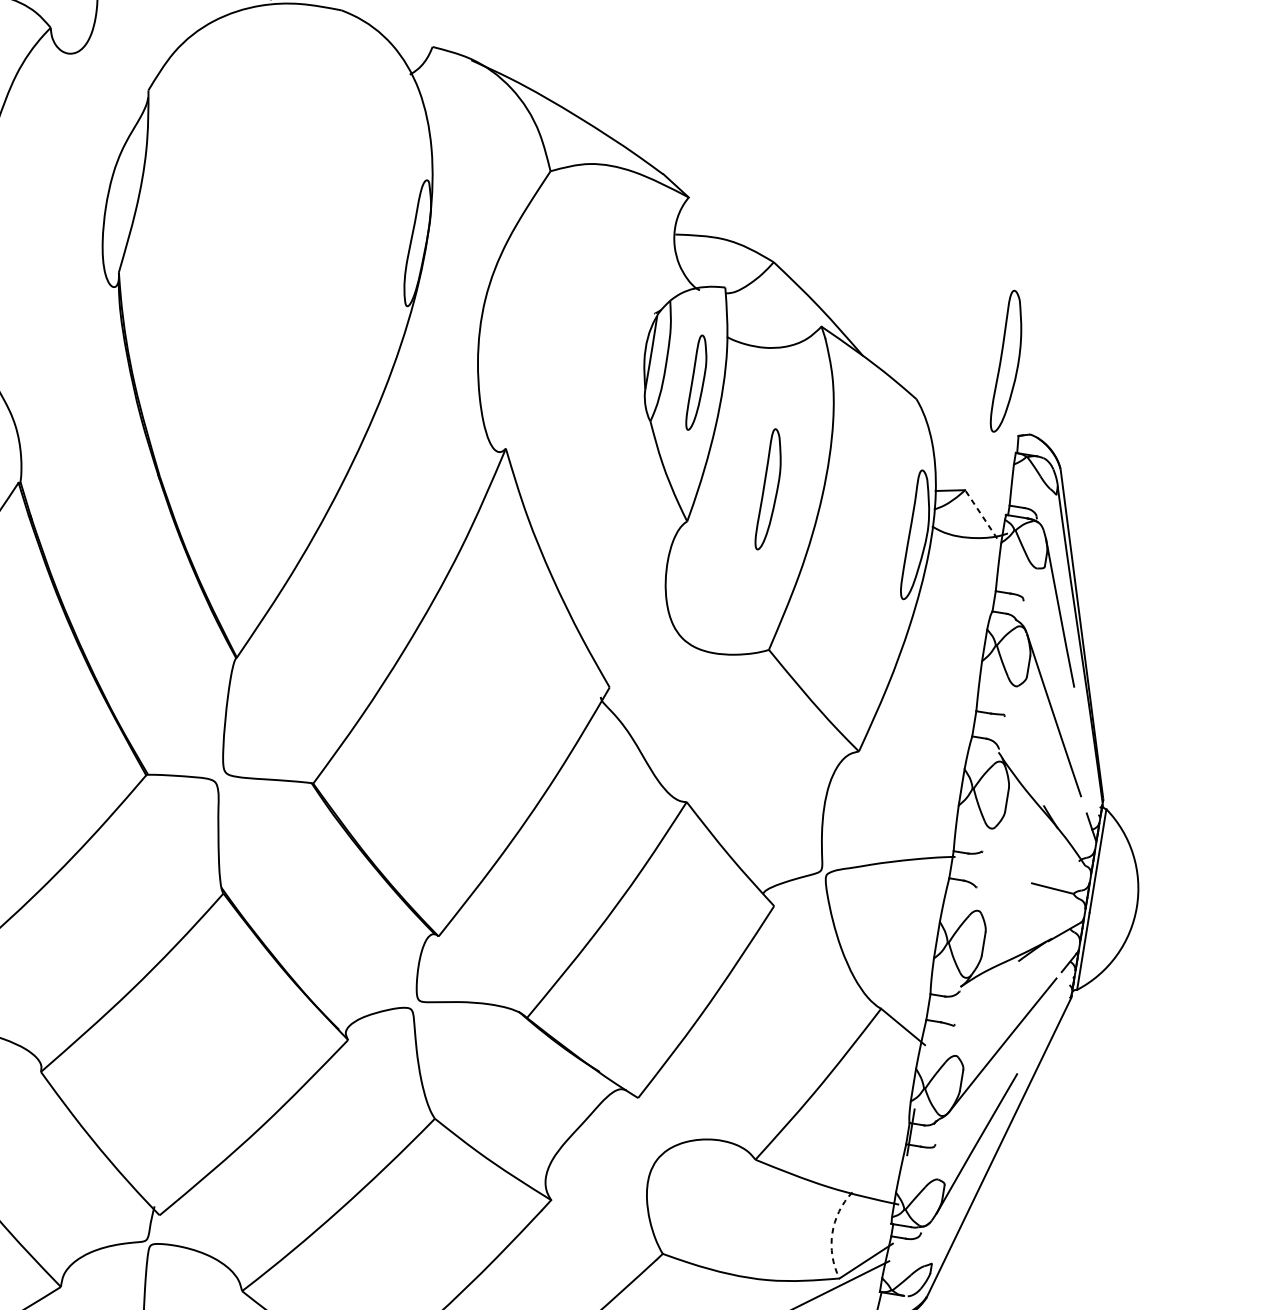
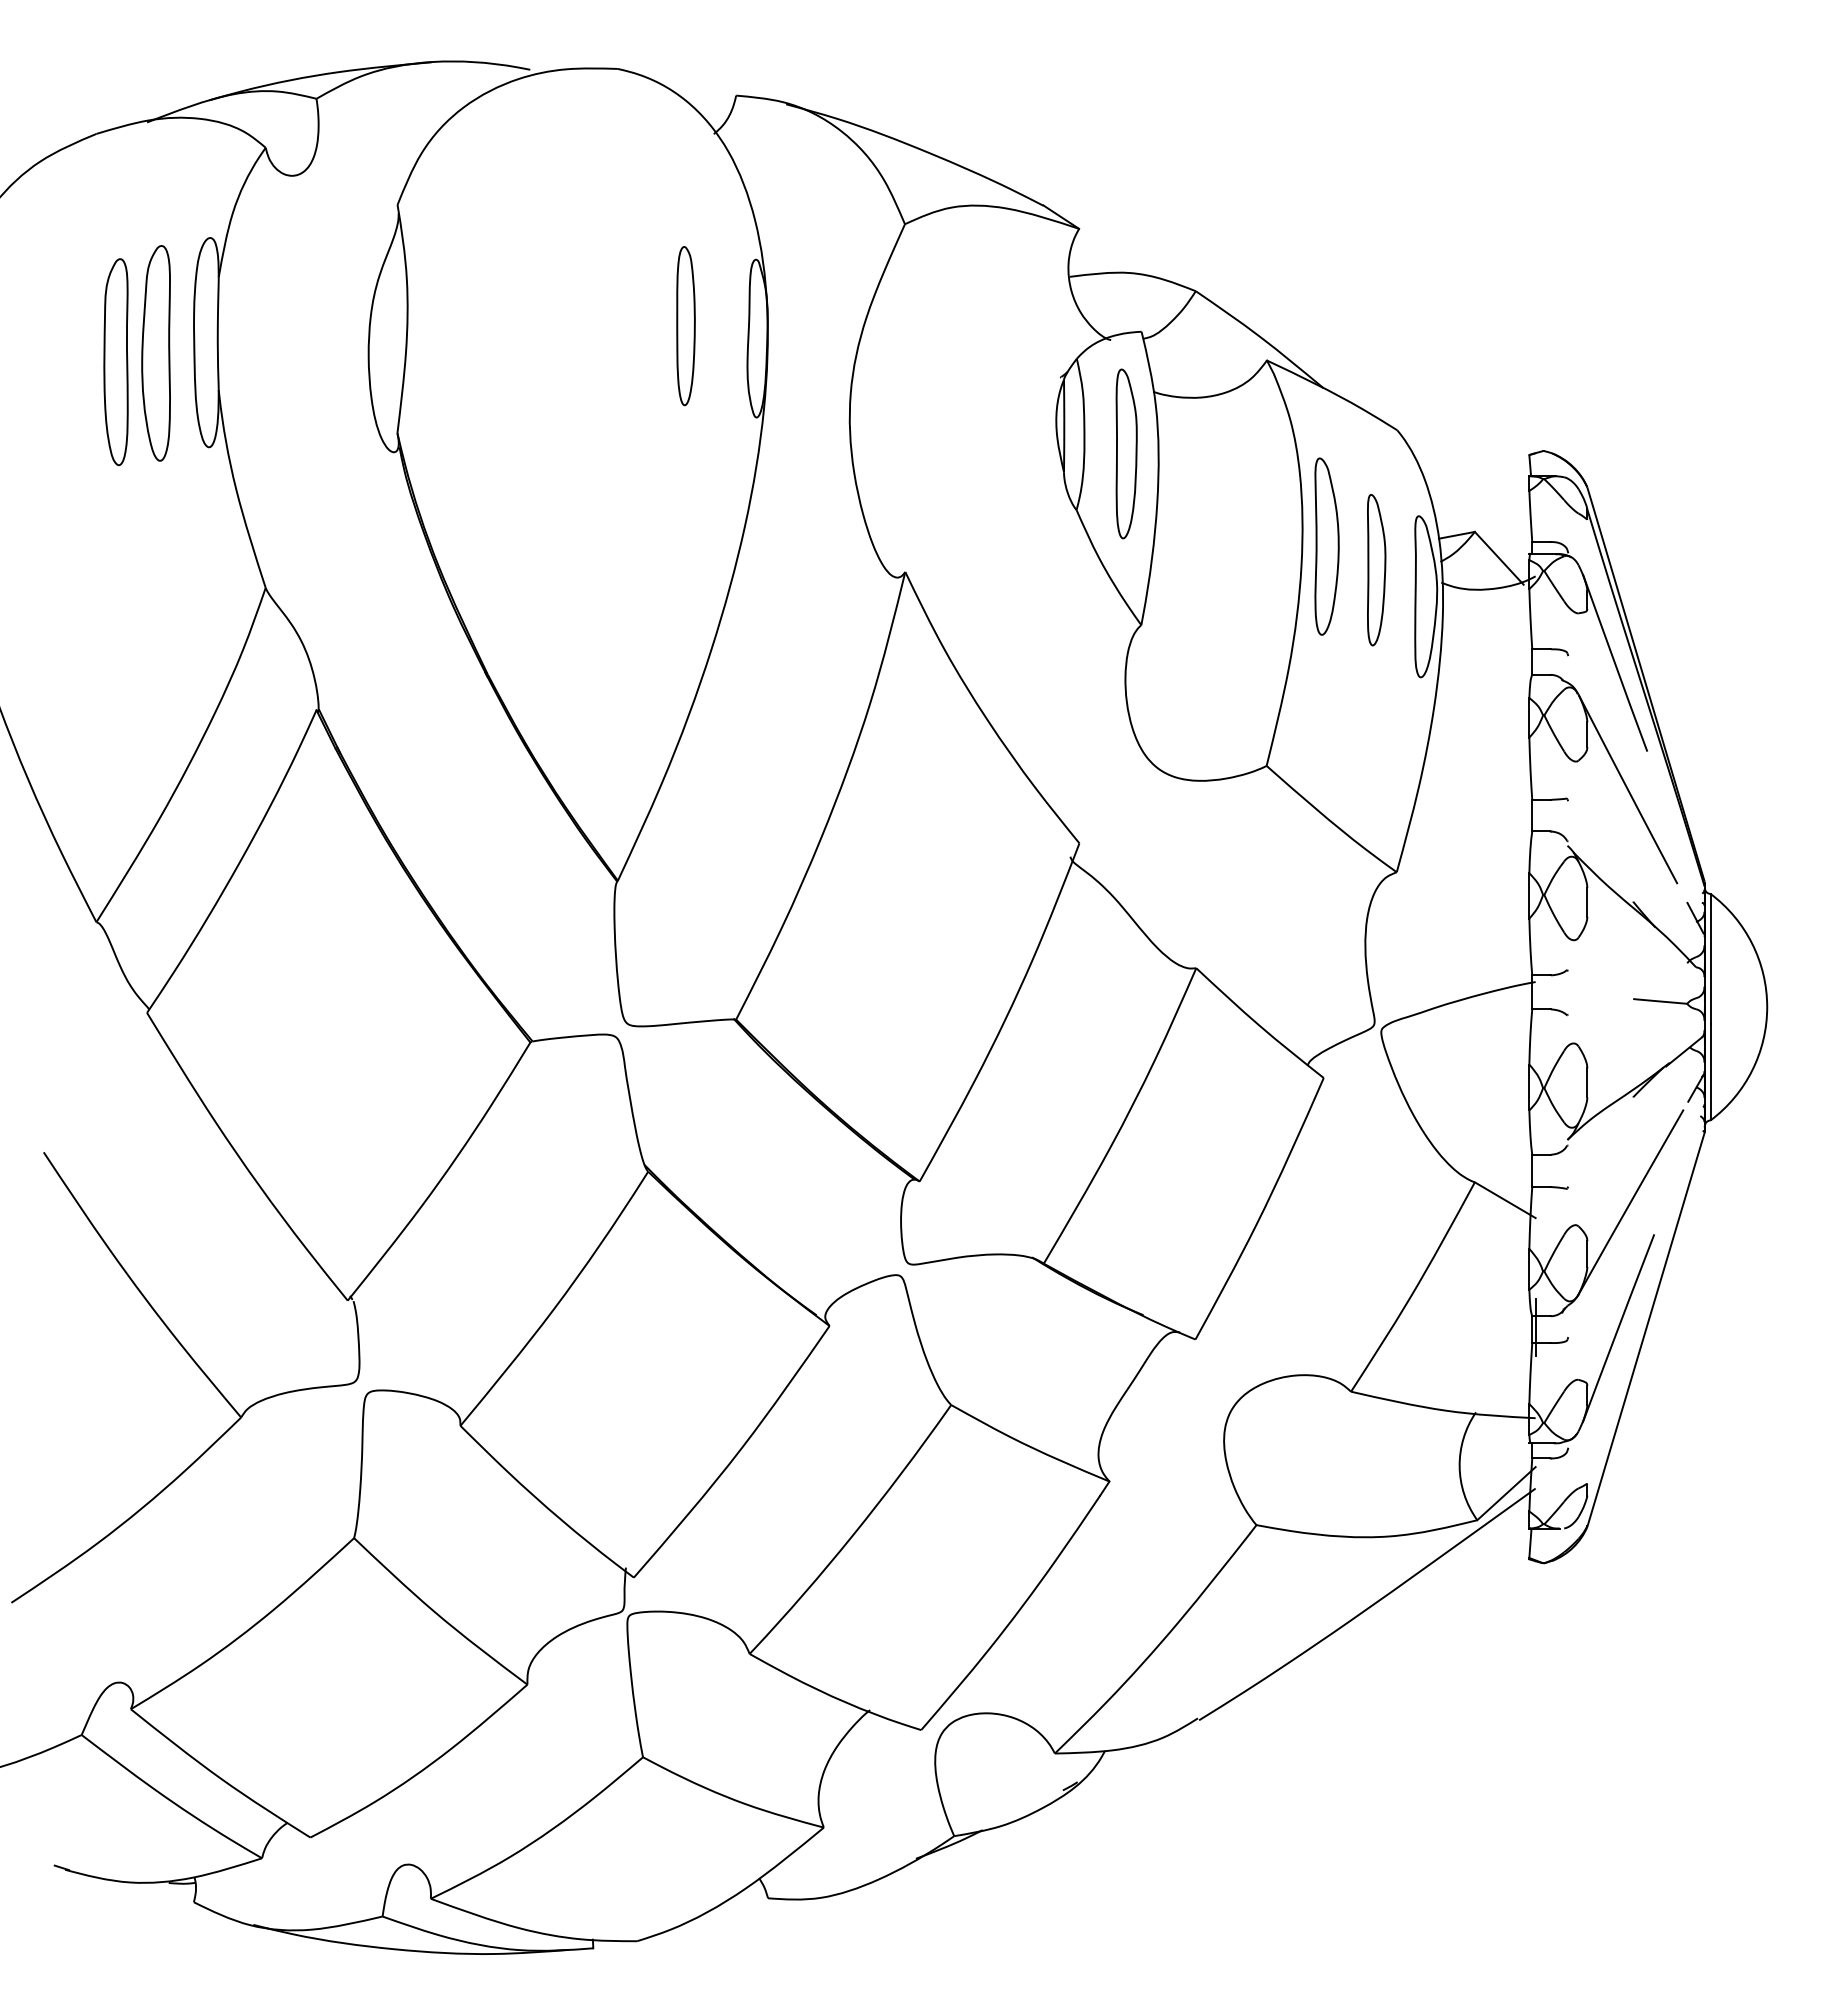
part: (362, 224) -> (685, 326), added
part: (1008, 361) -> (1326, 546), moved
part: (697, 382) -> (1126, 453), size x1.43
part: (770, 490) -> (1376, 570), moved
line: (981, 514) -> (1499, 558), dashed -> solid
arc: (832, 1233) -> (1459, 1466), dashed -> solid

